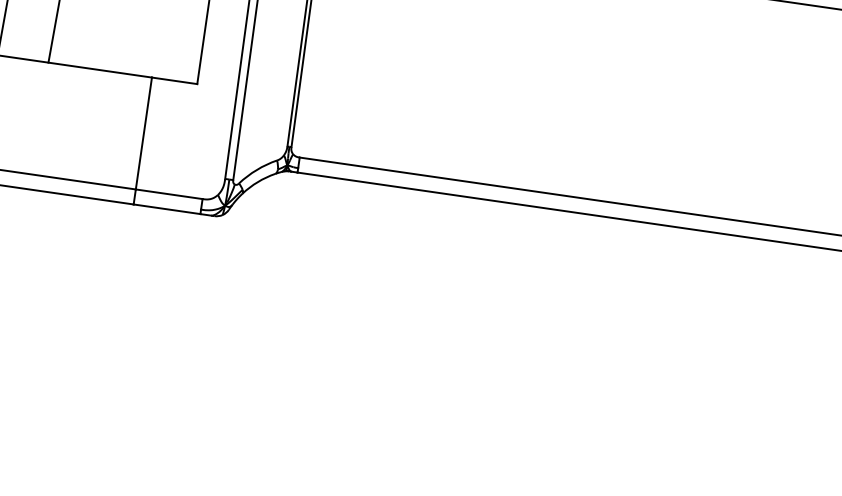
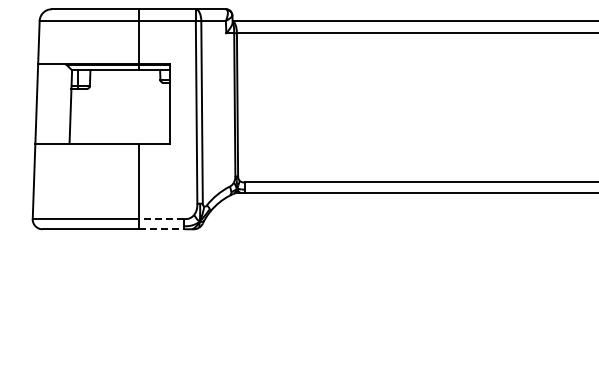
line: (168, 194) -> (161, 219), solid -> dashed
line: (166, 209) -> (161, 229), solid -> dashed

